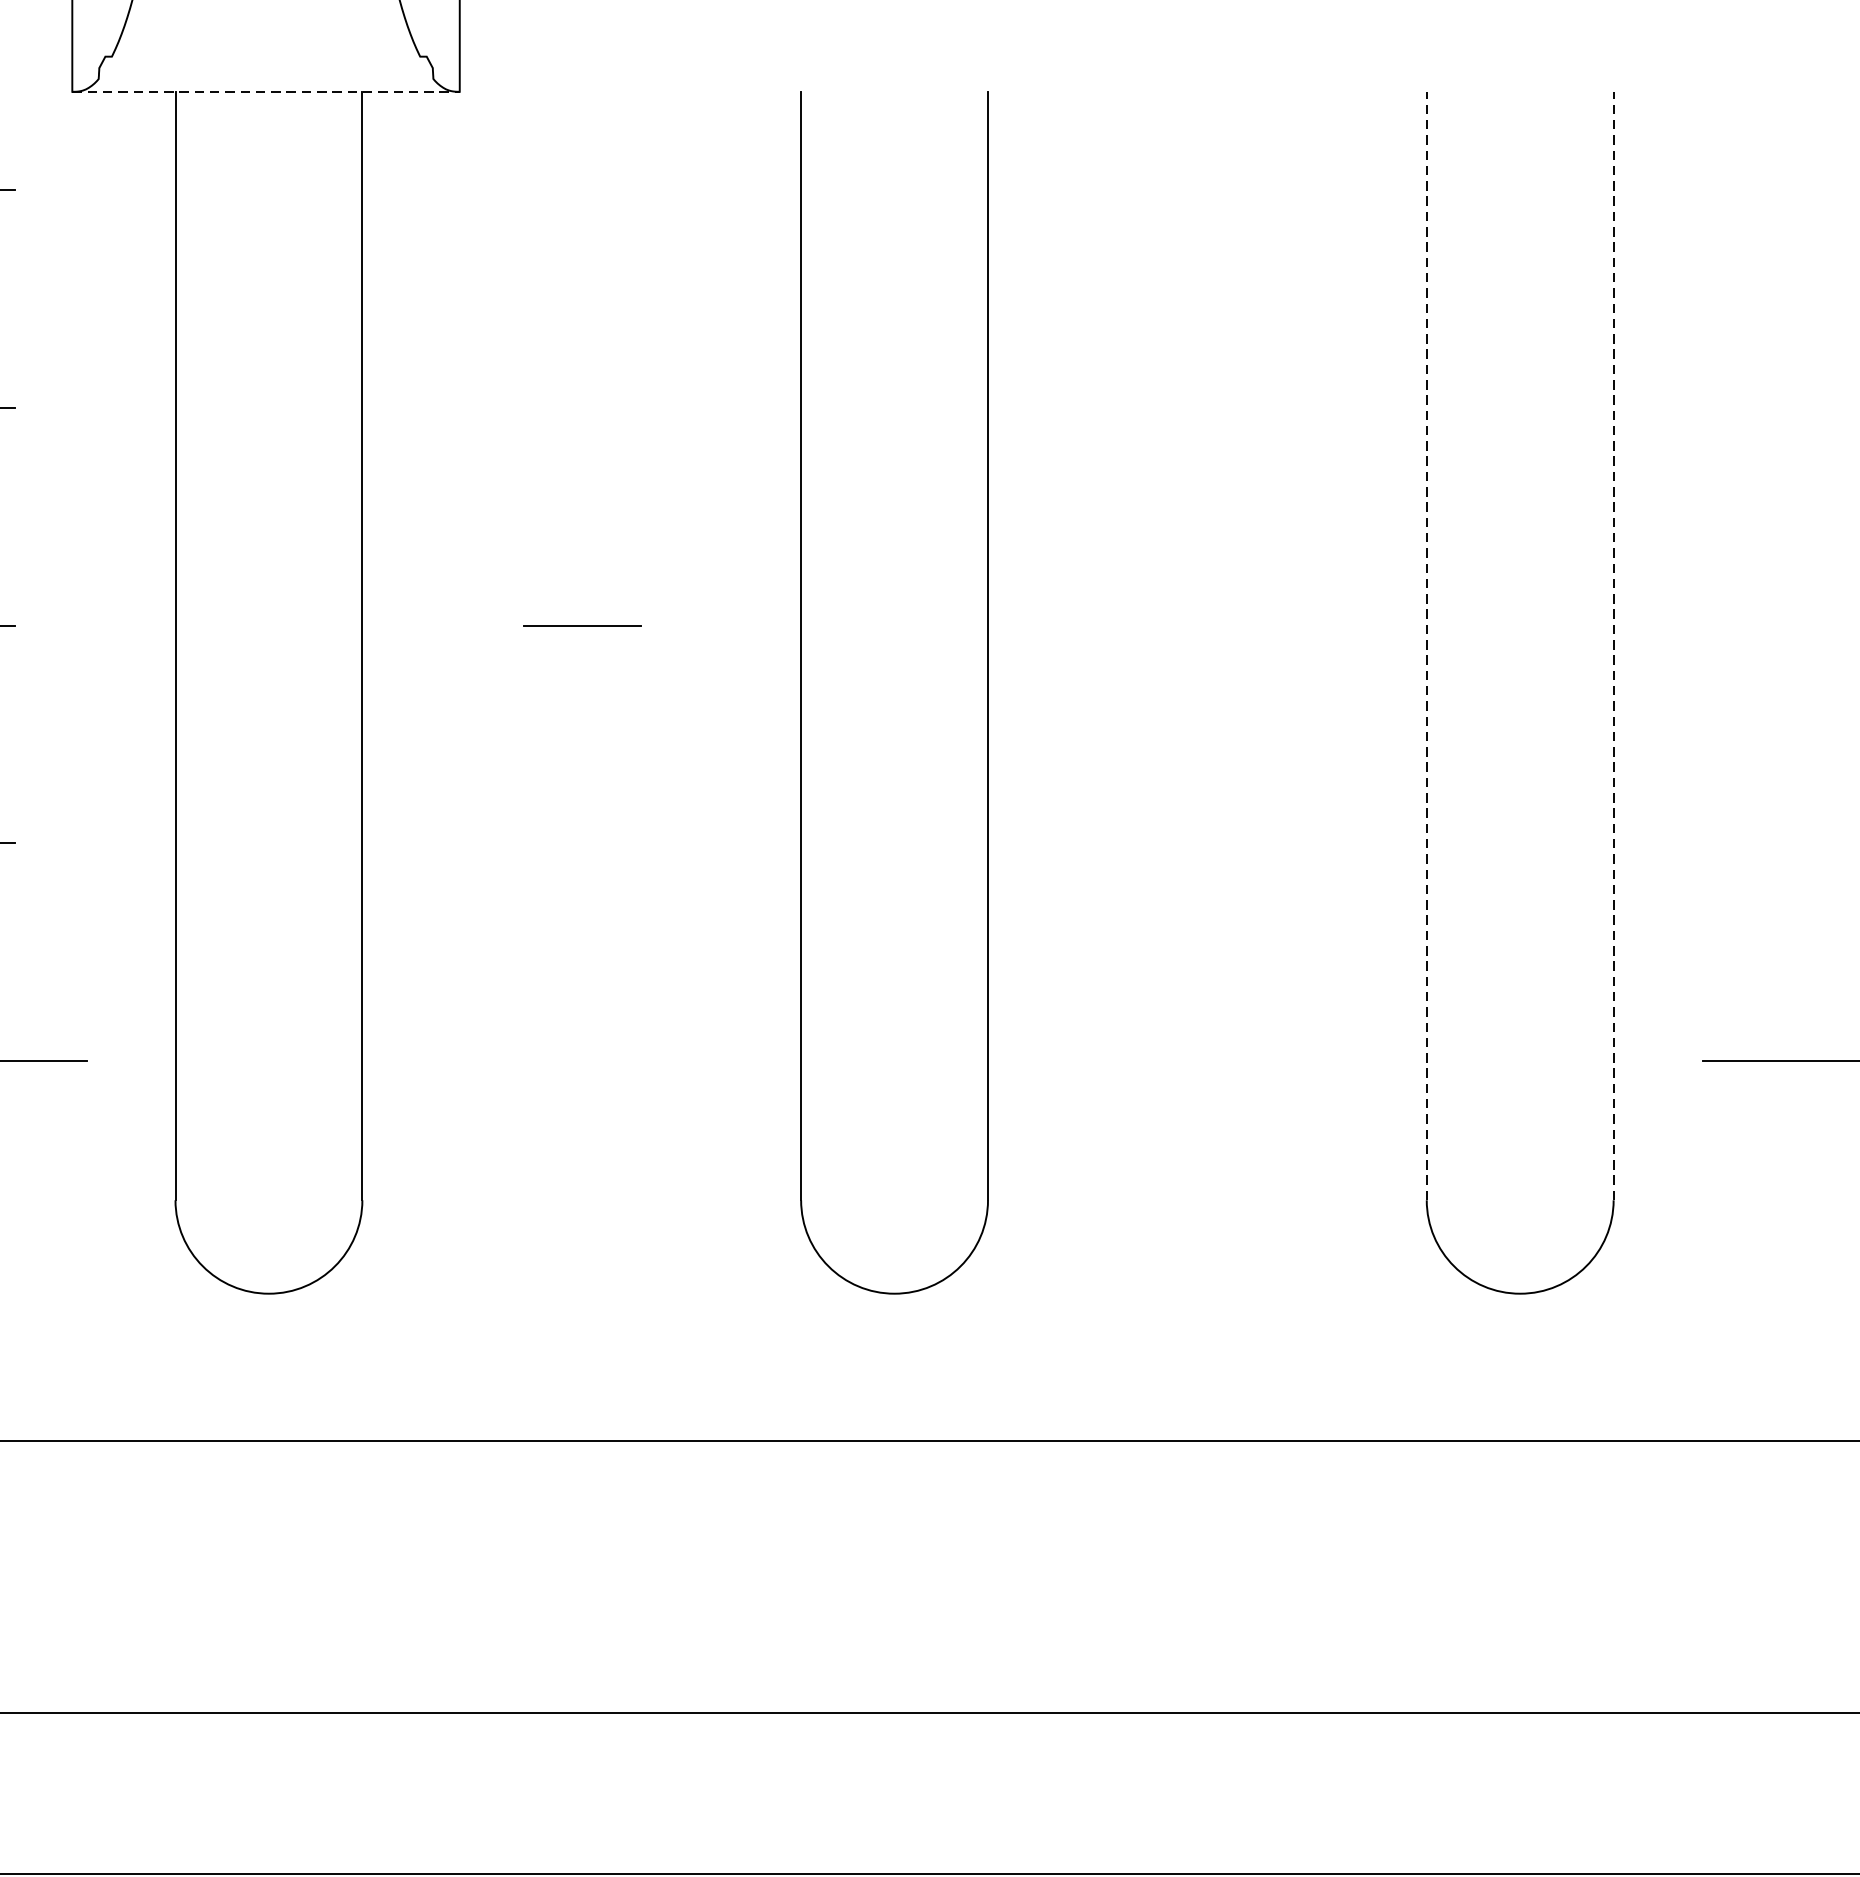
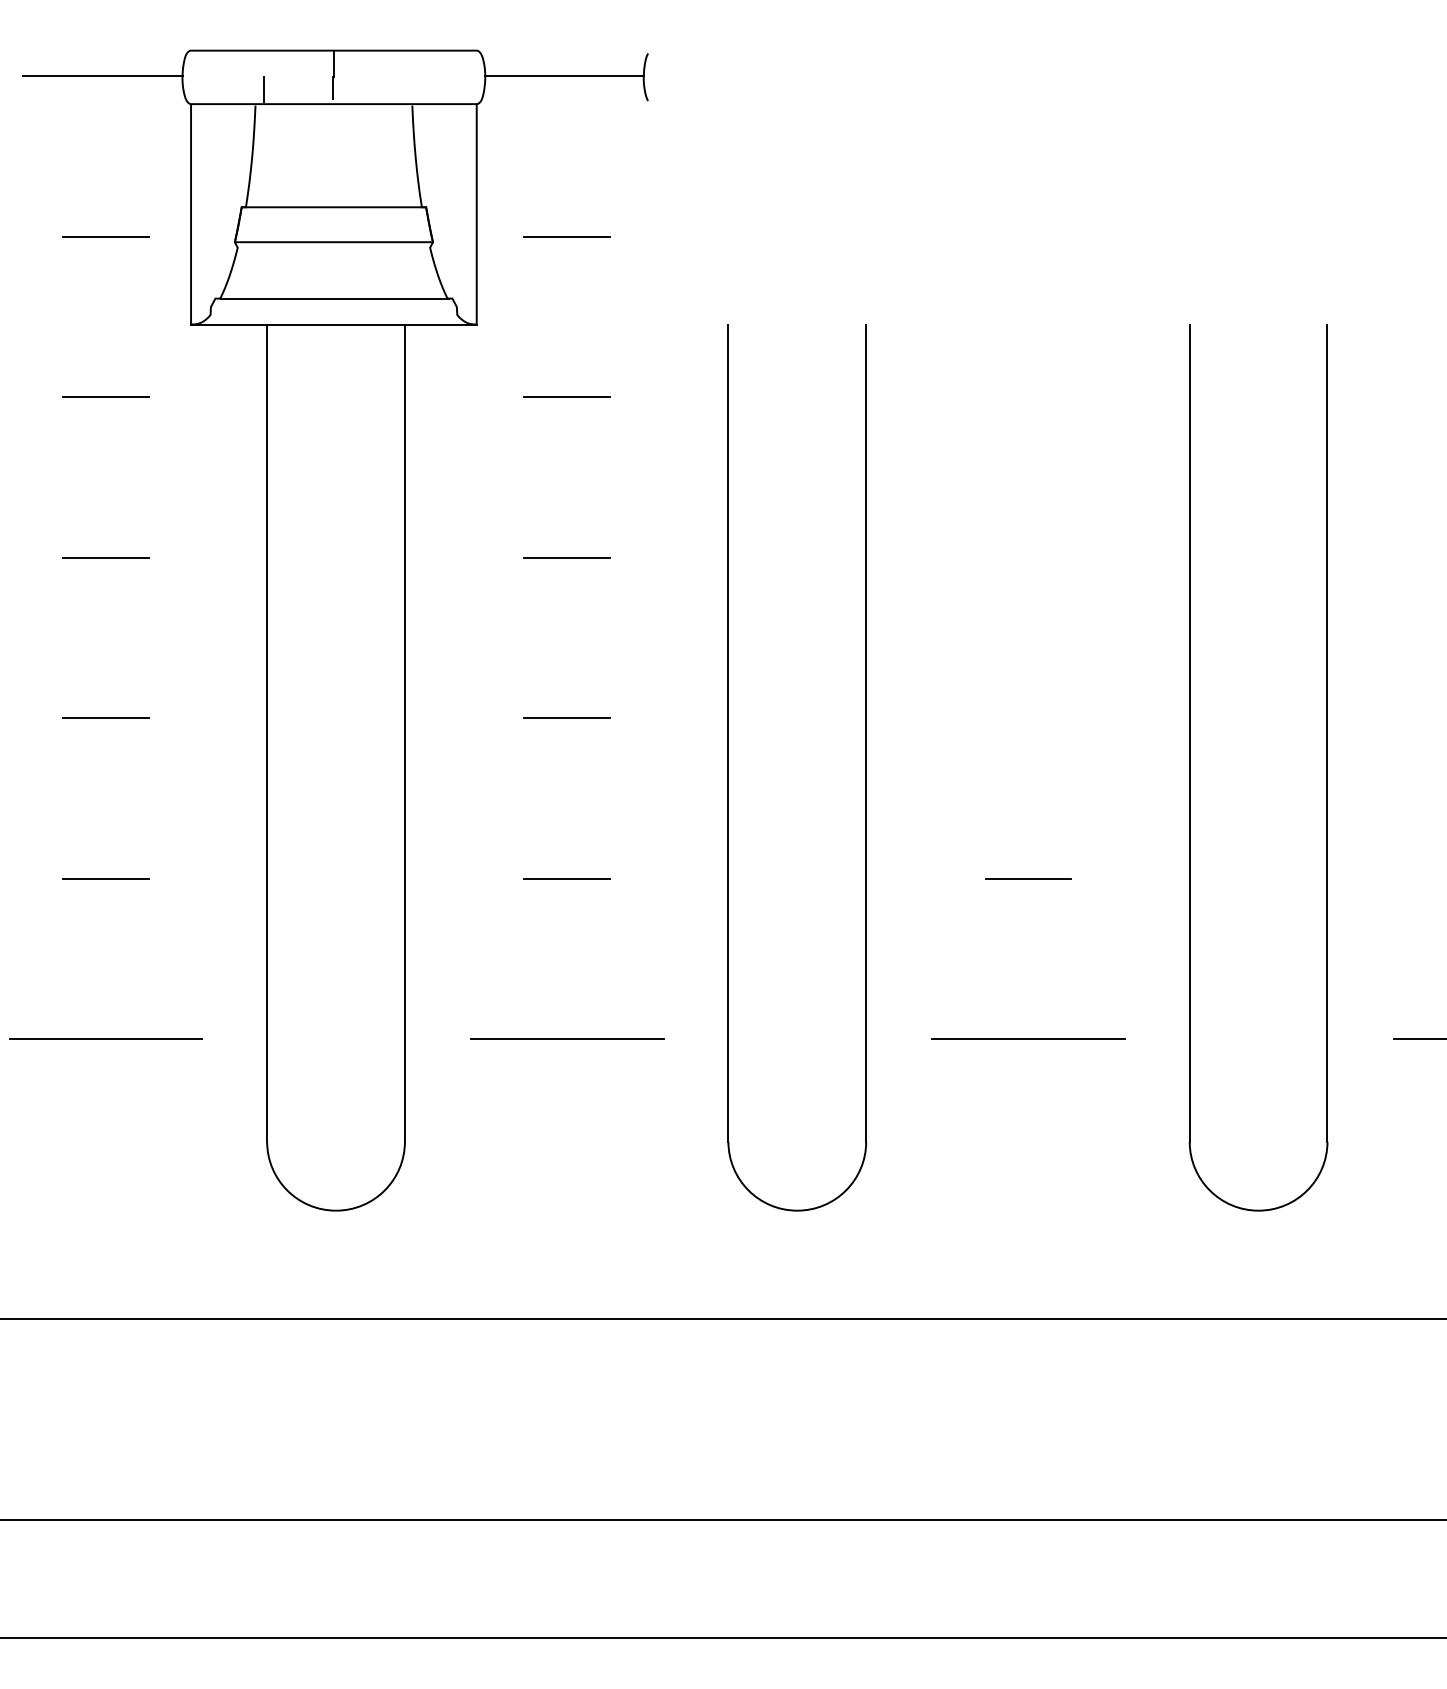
line: (266, 56) -> (334, 298), added
line: (266, 91) -> (334, 324), dashed -> solid
line: (582, 190) -> (567, 397), added
line: (582, 407) -> (567, 557), added
line: (1426, 646) -> (1189, 733), dashed -> solid
line: (1613, 646) -> (1327, 733), dashed -> solid
line: (582, 843) -> (567, 878), added
line: (1208, 843) -> (1028, 878), added
line: (582, 1060) -> (567, 1038), added
line: (1208, 1060) -> (1028, 1038), added

